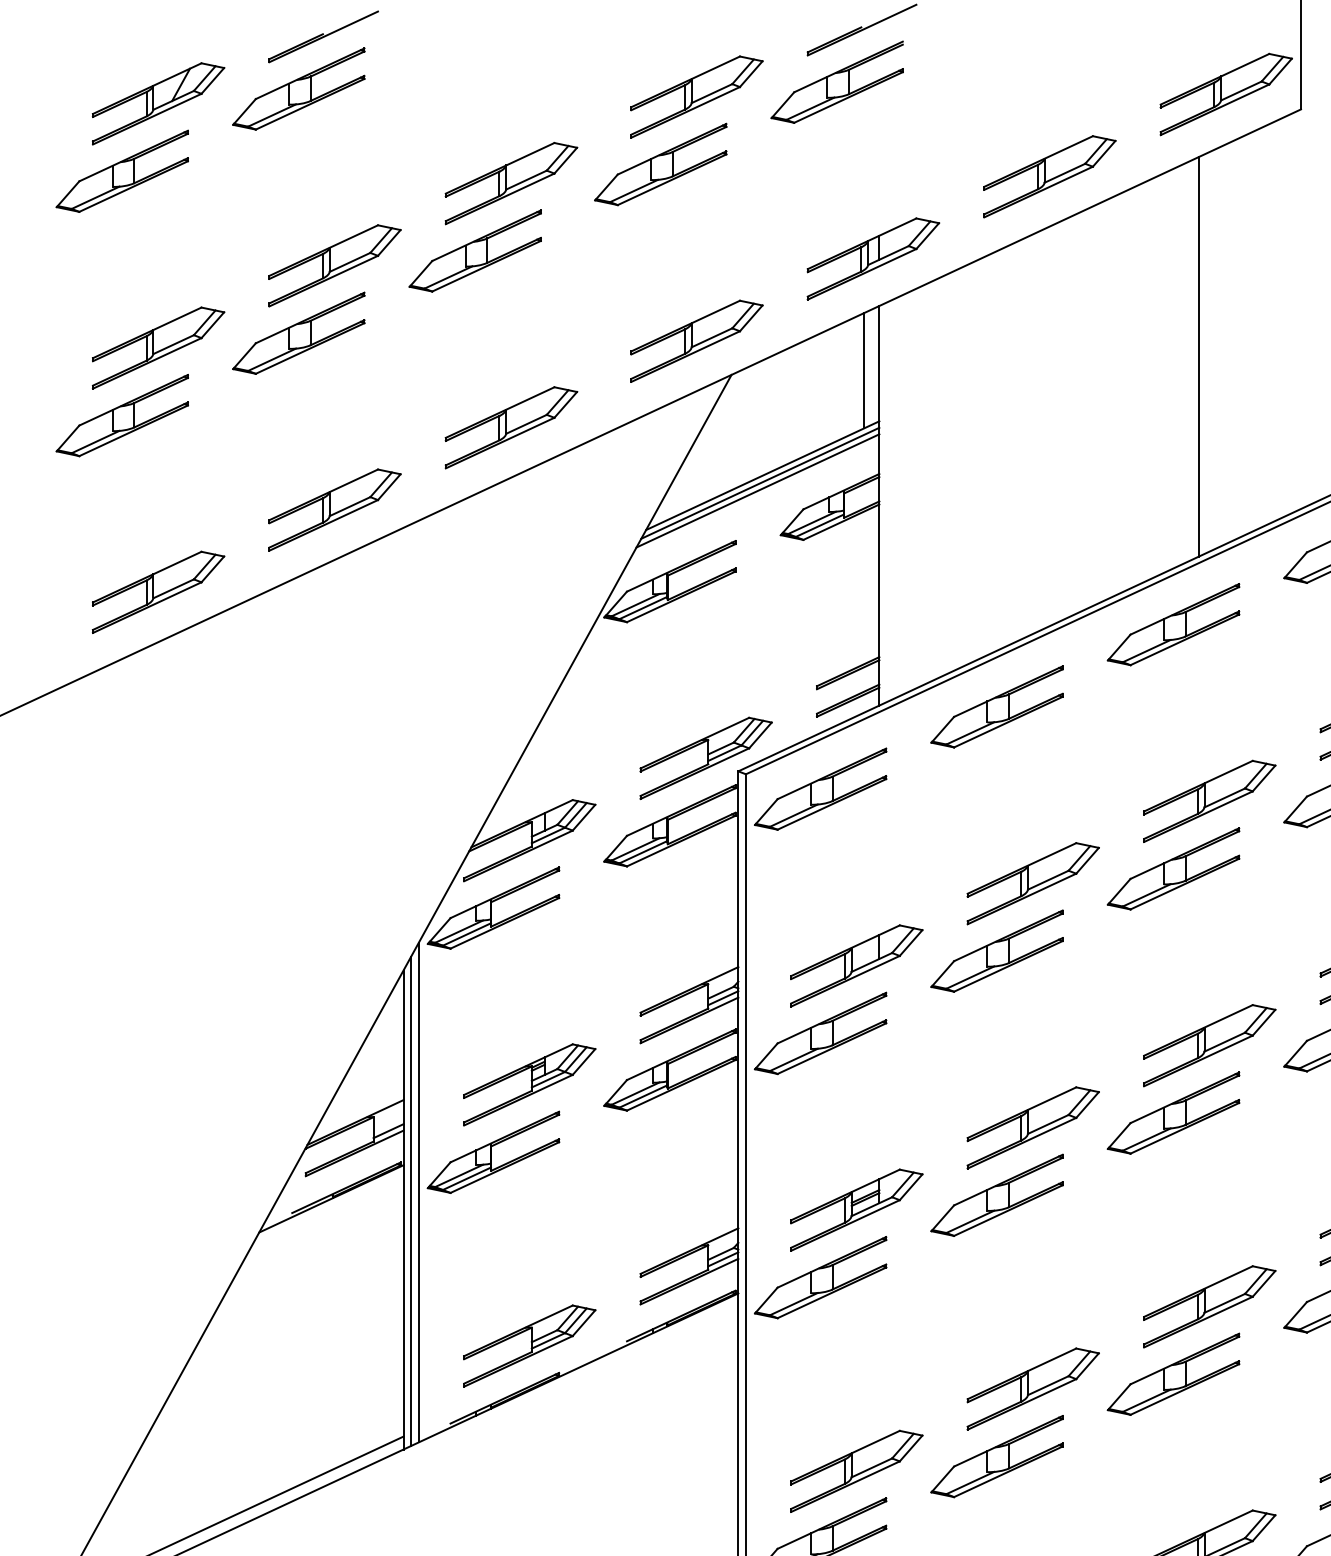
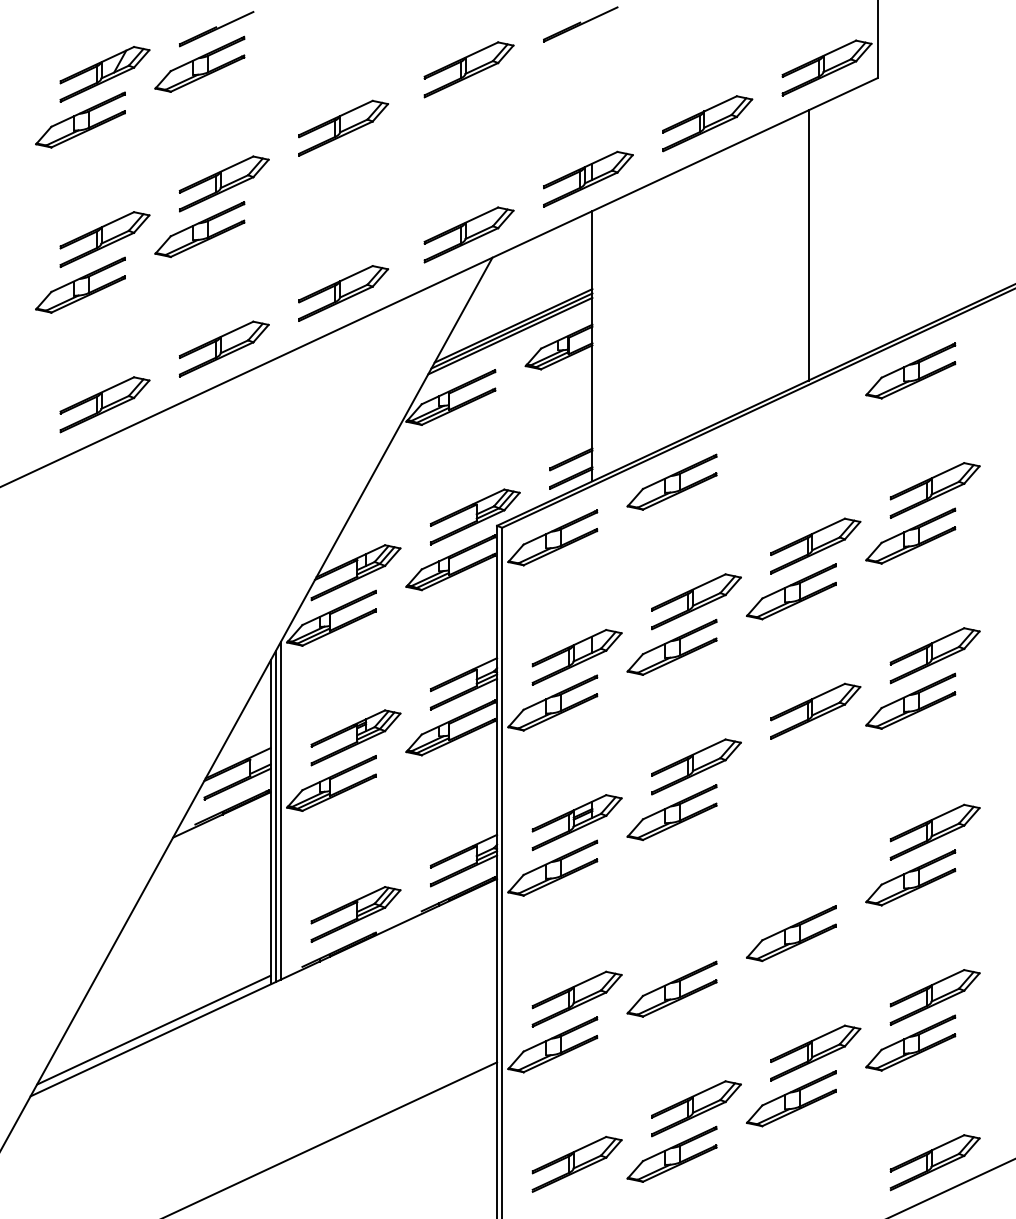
part: (836, 81) -> (563, 59), removed
part: (660, 164) -> (444, 115), removed
part: (474, 250) -> (318, 173), removed
line: (864, 370) -> (582, 254), removed
part: (1173, 624) -> (791, 426), removed
part: (1172, 1112) -> (790, 756), removed
part: (1209, 1306) -> (815, 887), removed
part: (1033, 1388) -> (696, 943), removed

